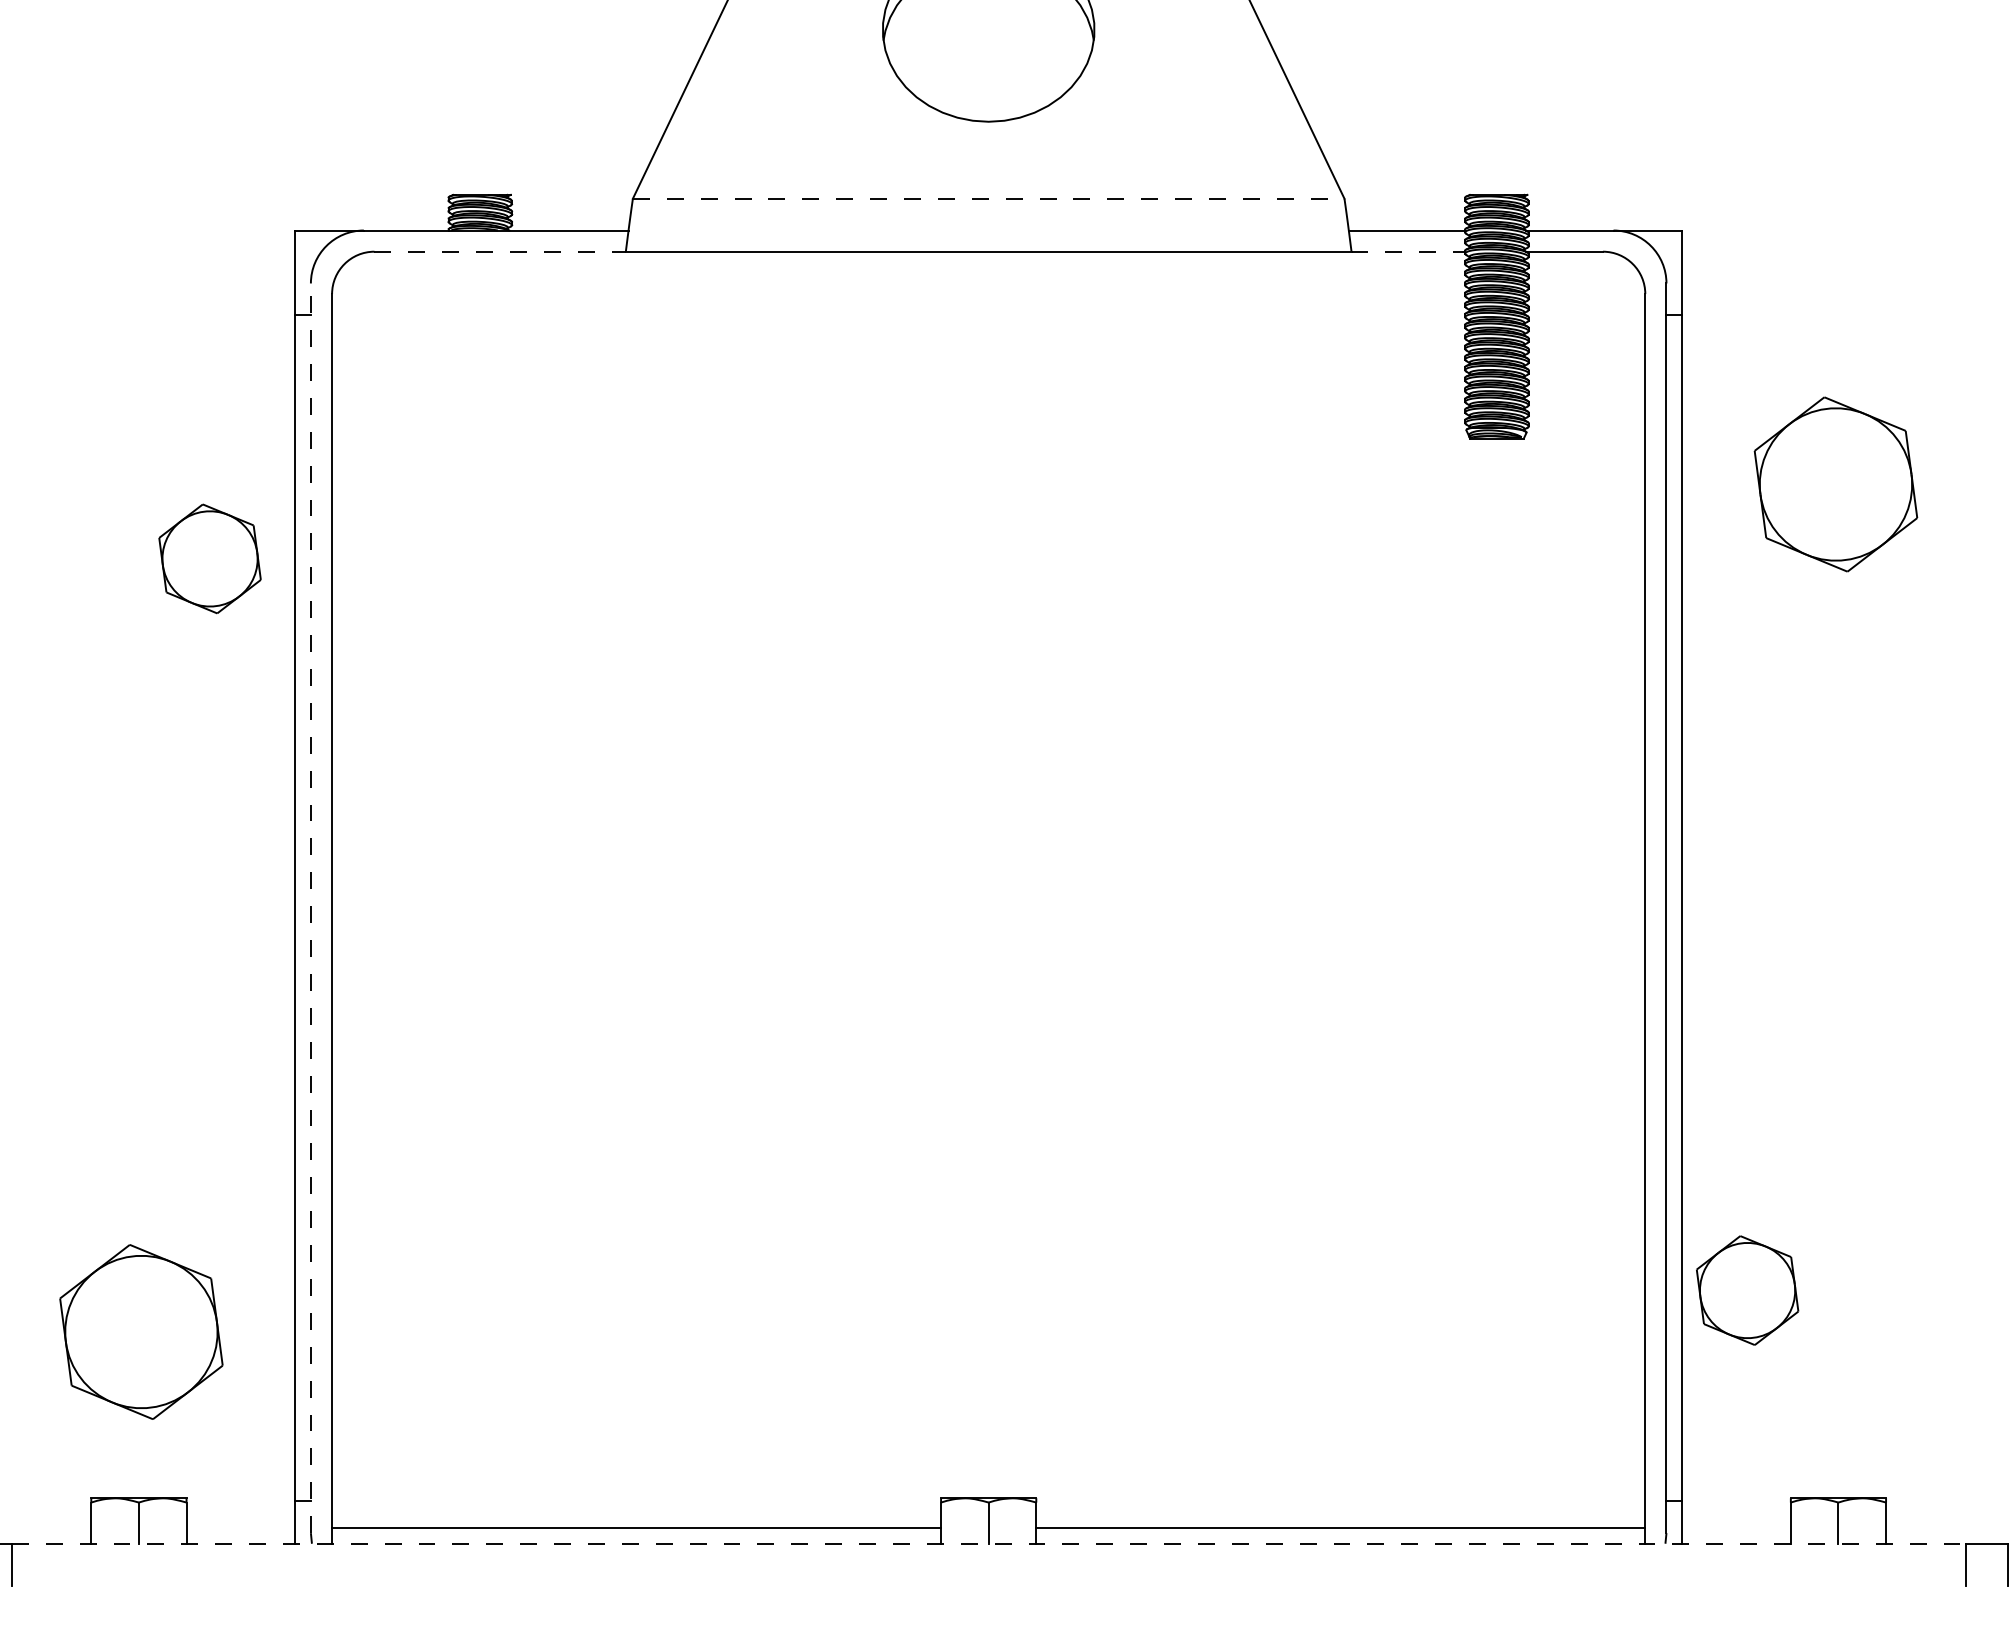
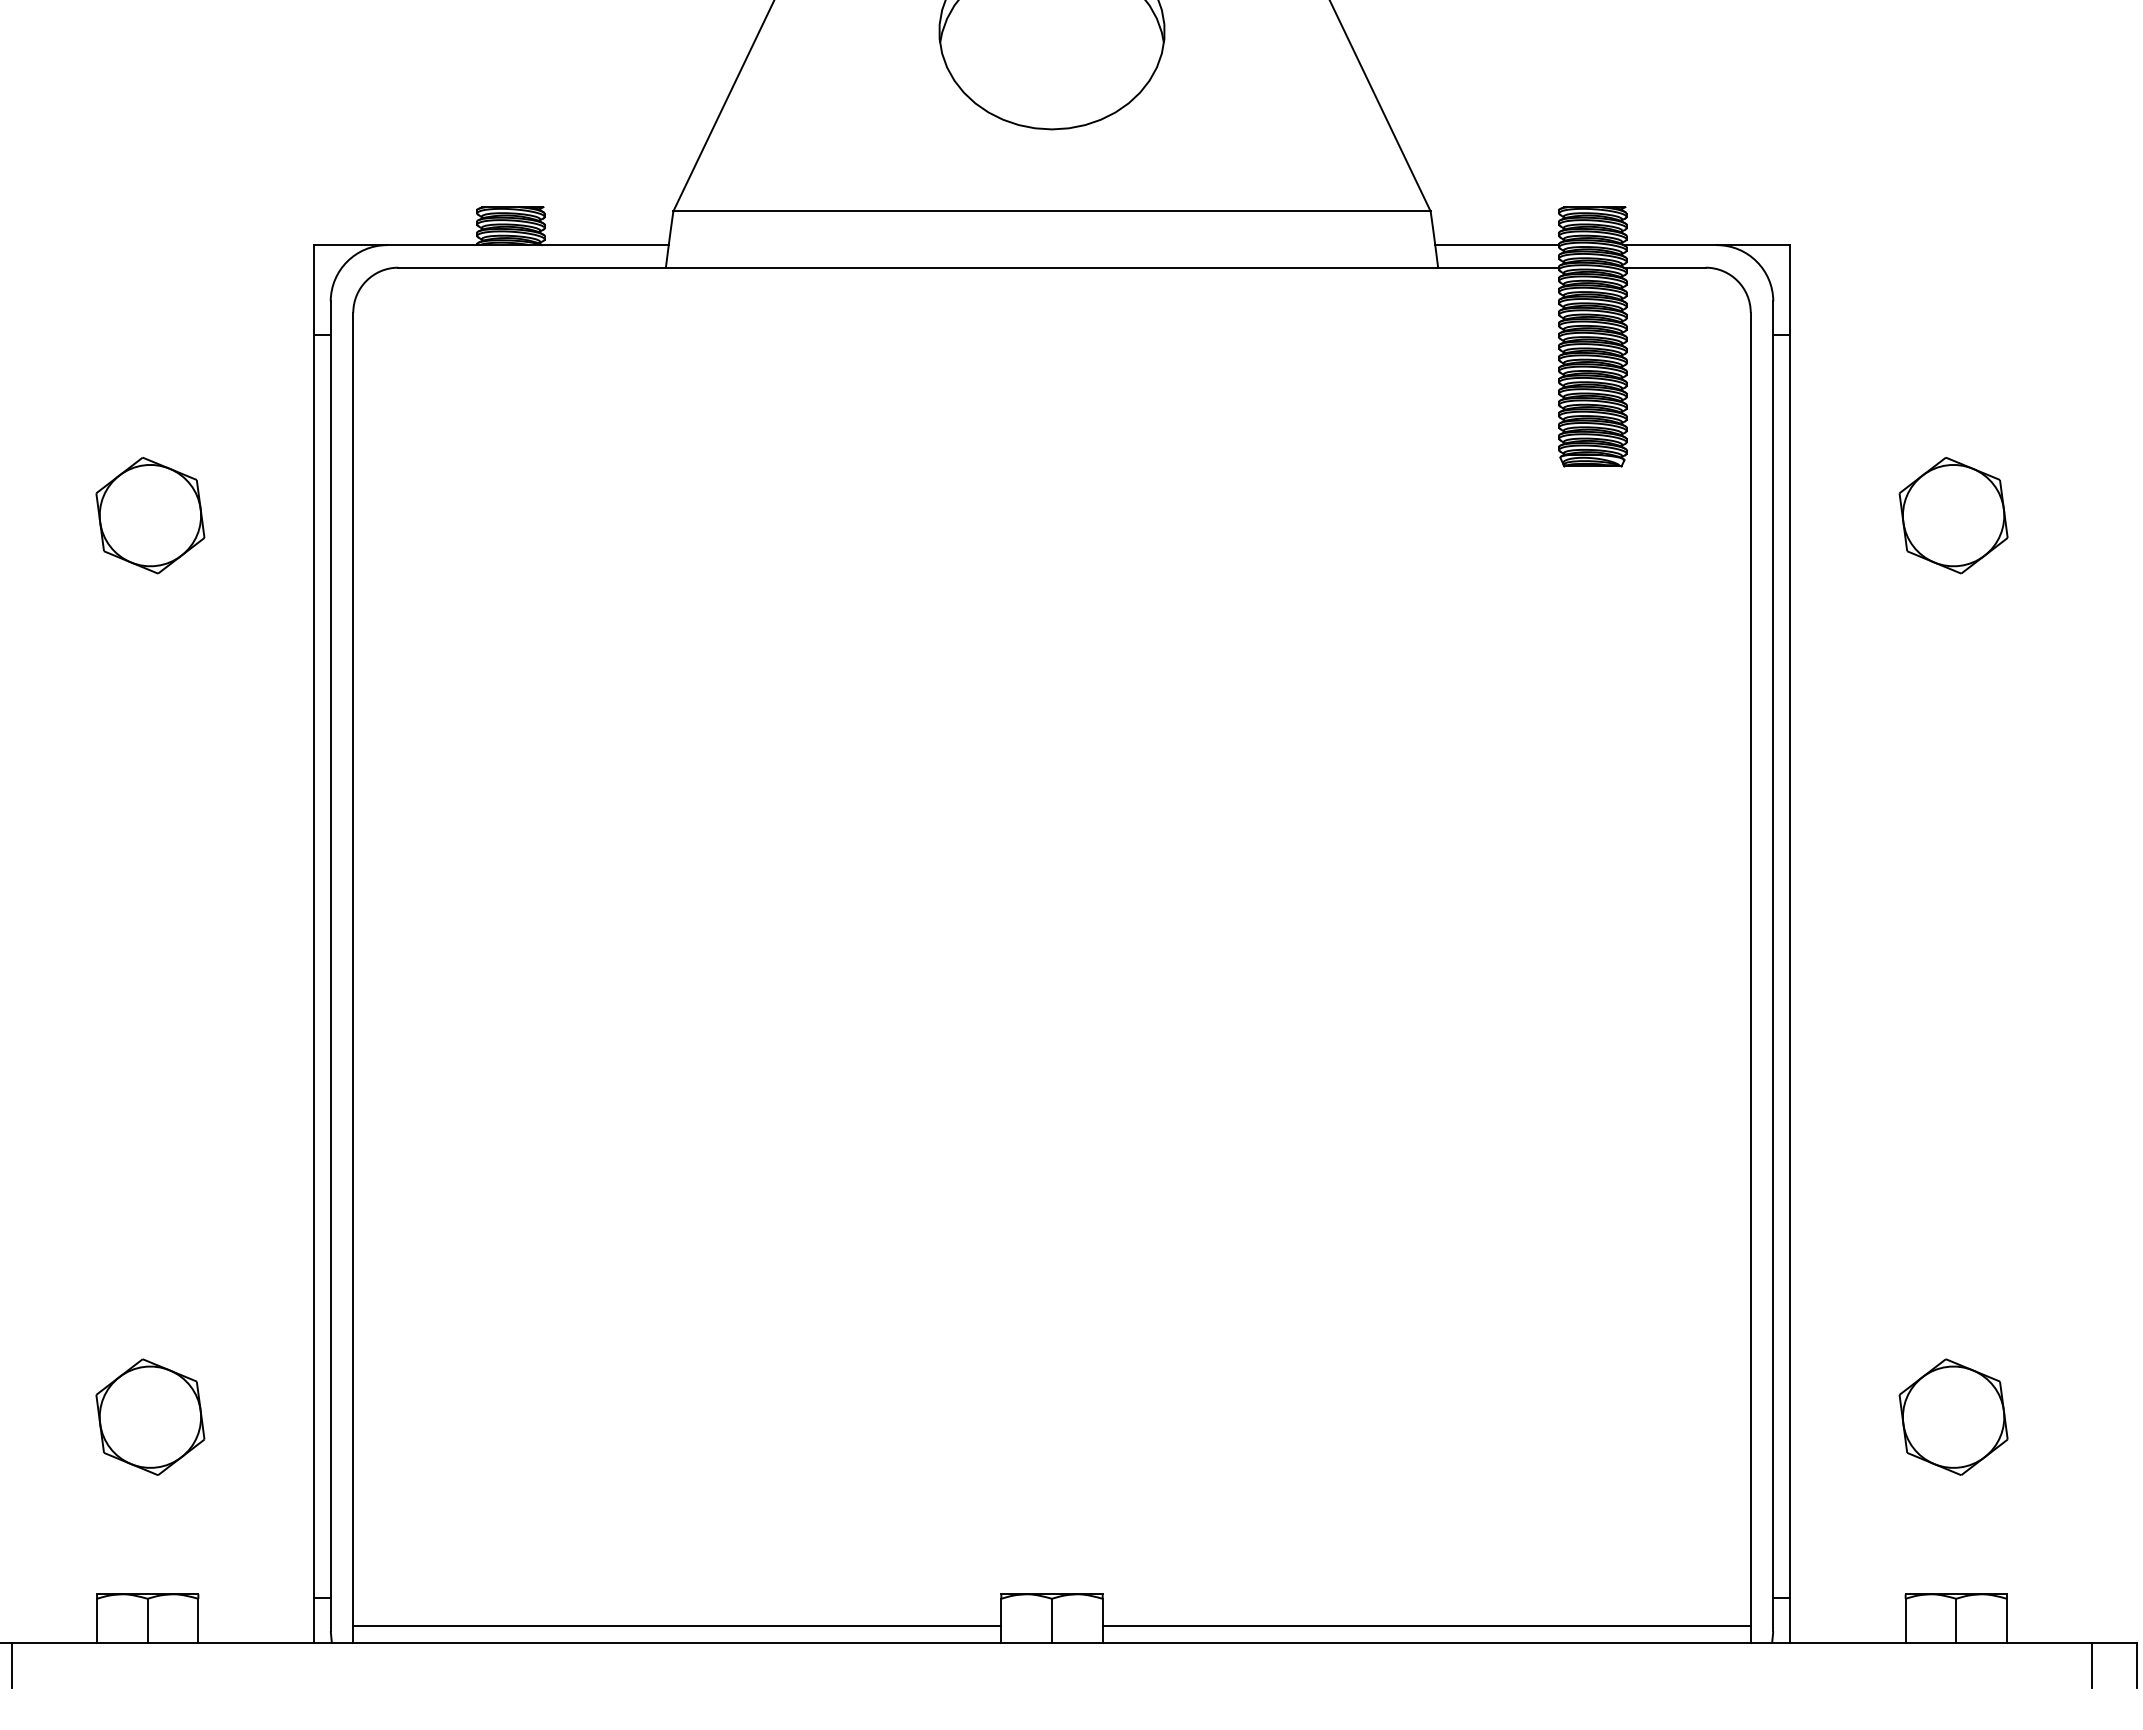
line: (989, 198) -> (1052, 211), dashed -> solid
line: (500, 251) -> (532, 267), dashed -> solid
line: (1408, 251) -> (1498, 267), dashed -> solid
part: (1835, 484) -> (1953, 515), size x0.62
part: (210, 558) -> (150, 515), moved
line: (310, 908) -> (330, 966), dashed -> solid
part: (1747, 1289) -> (1953, 1416), moved
part: (141, 1331) -> (150, 1416), size x0.62
line: (989, 1543) -> (1052, 1642), dashed -> solid

